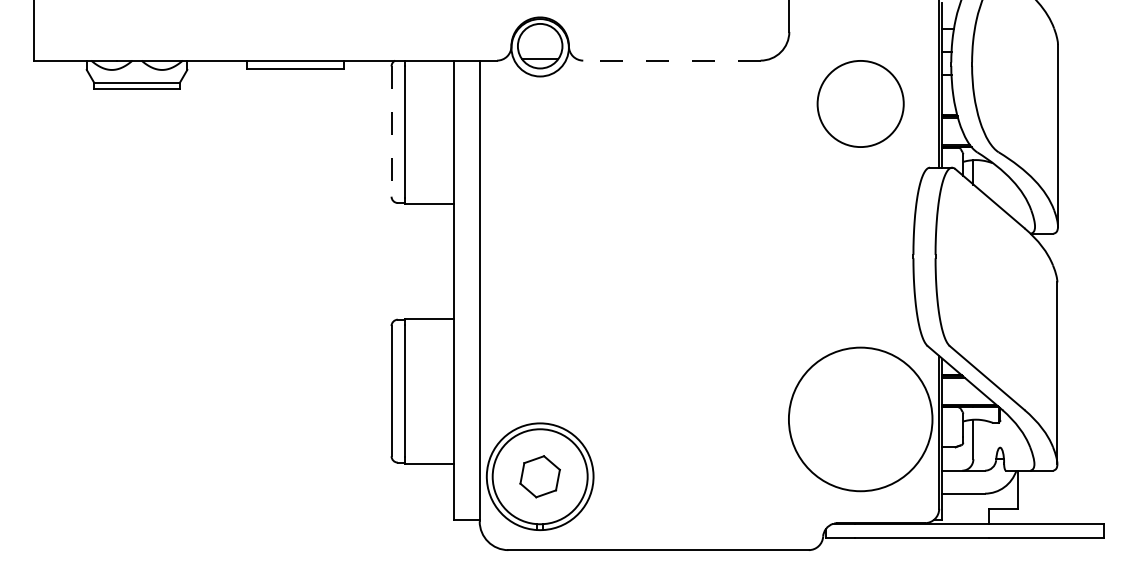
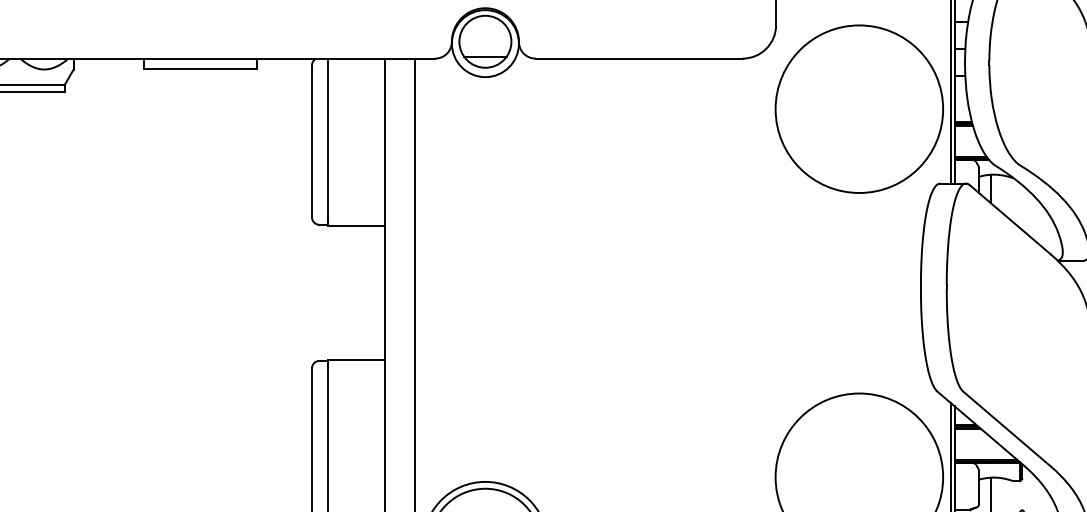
line: (671, 60) -> (638, 58), dashed -> solid
circle: (860, 103) -> (859, 108), size x1.67
line: (391, 132) -> (311, 142), dashed -> solid

